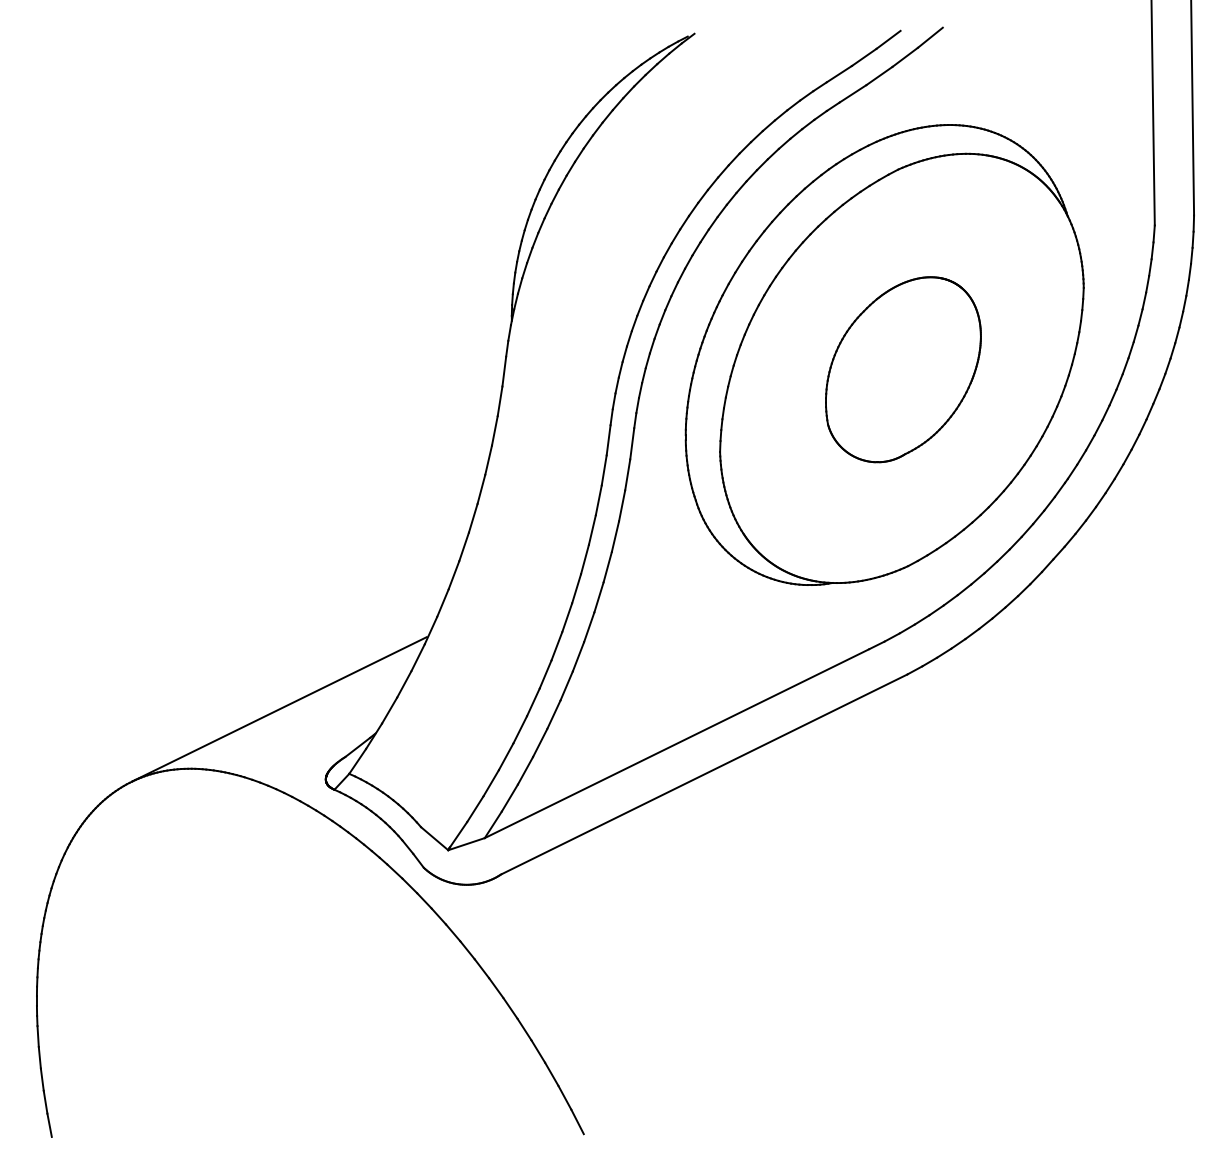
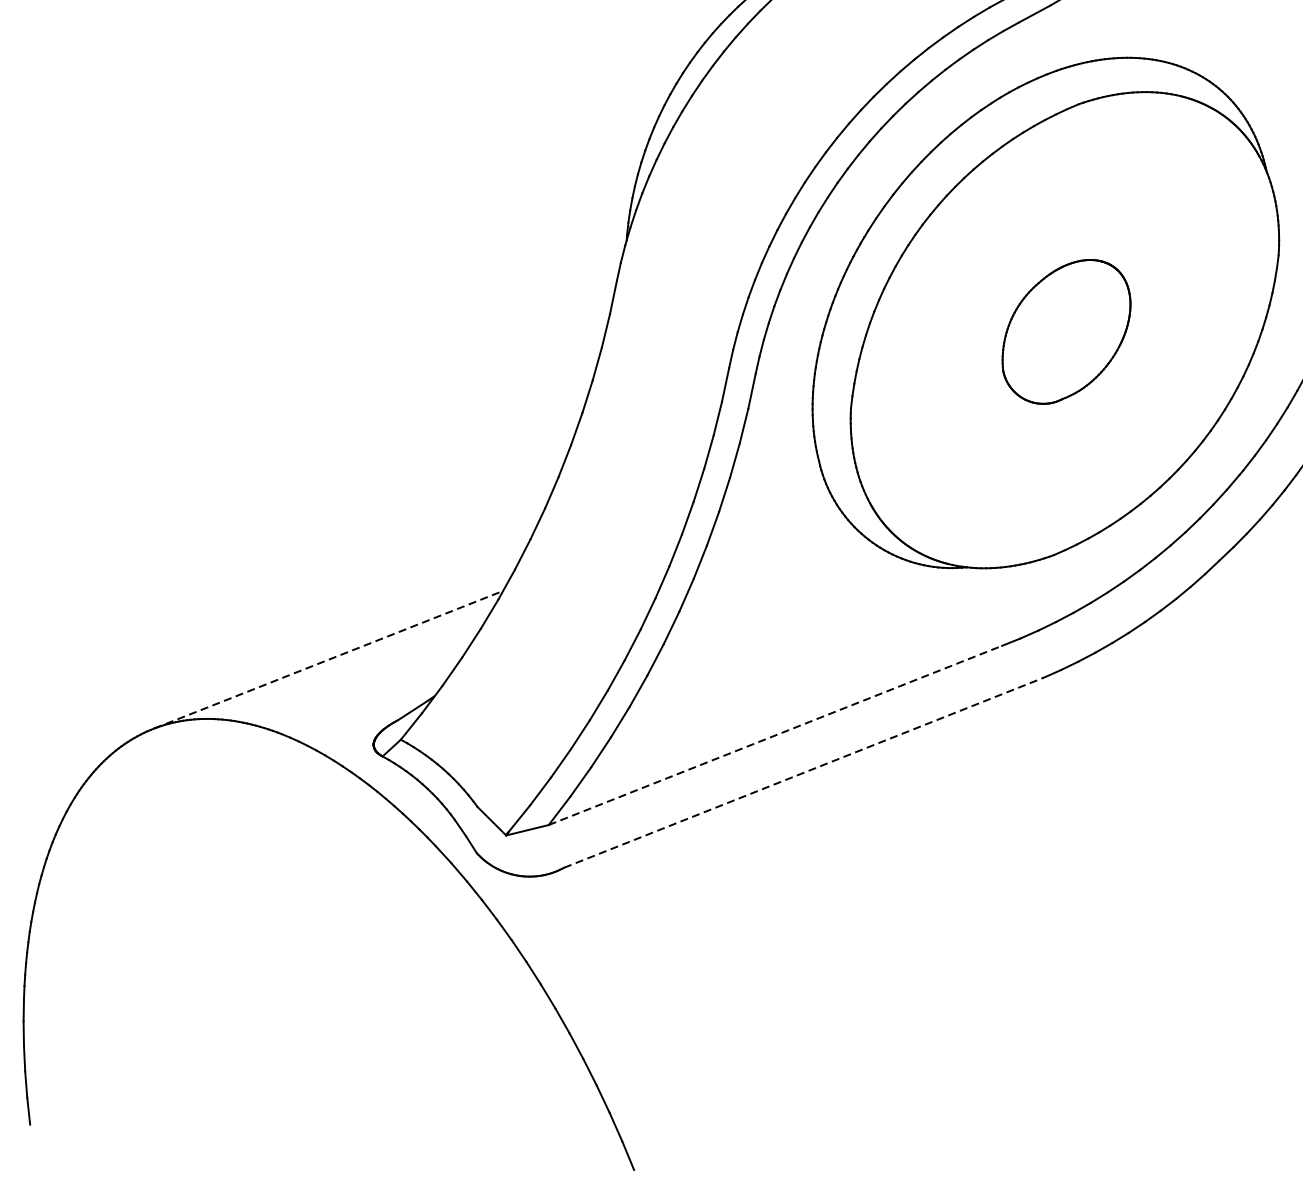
part: (903, 369) -> (1066, 331), size x0.7
line: (279, 709) -> (327, 660), solid -> dashed
line: (677, 743) -> (776, 735), solid -> dashed
line: (704, 774) -> (803, 772), solid -> dashed

